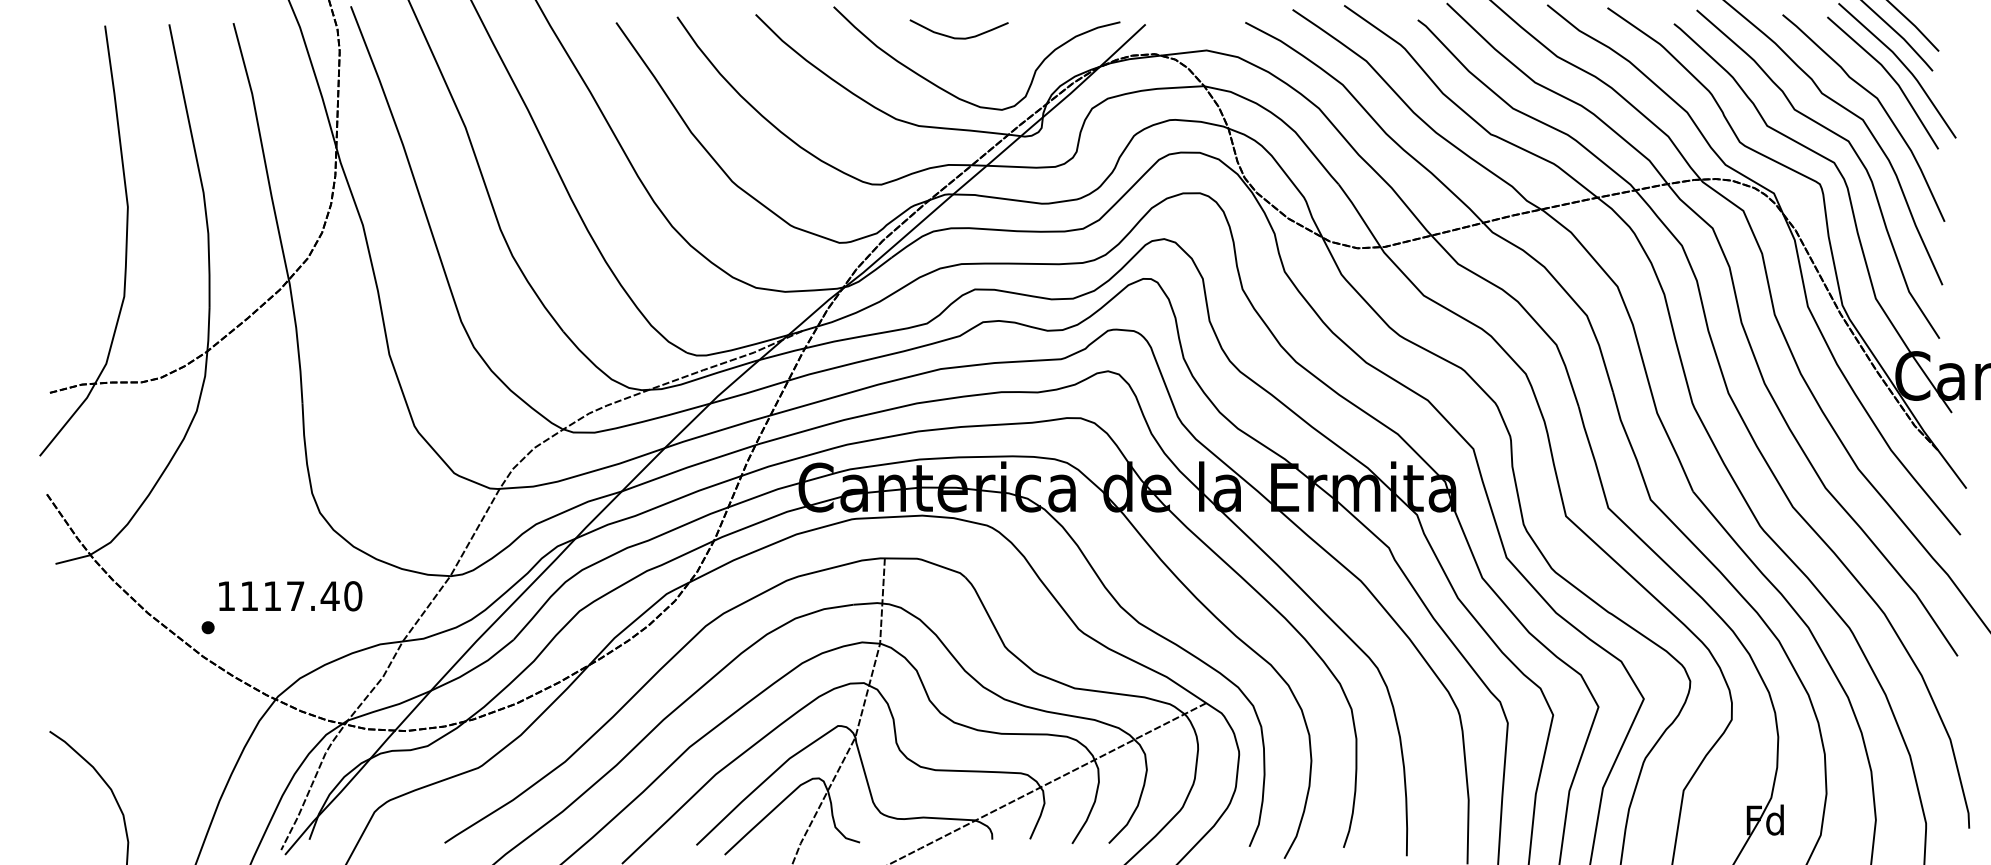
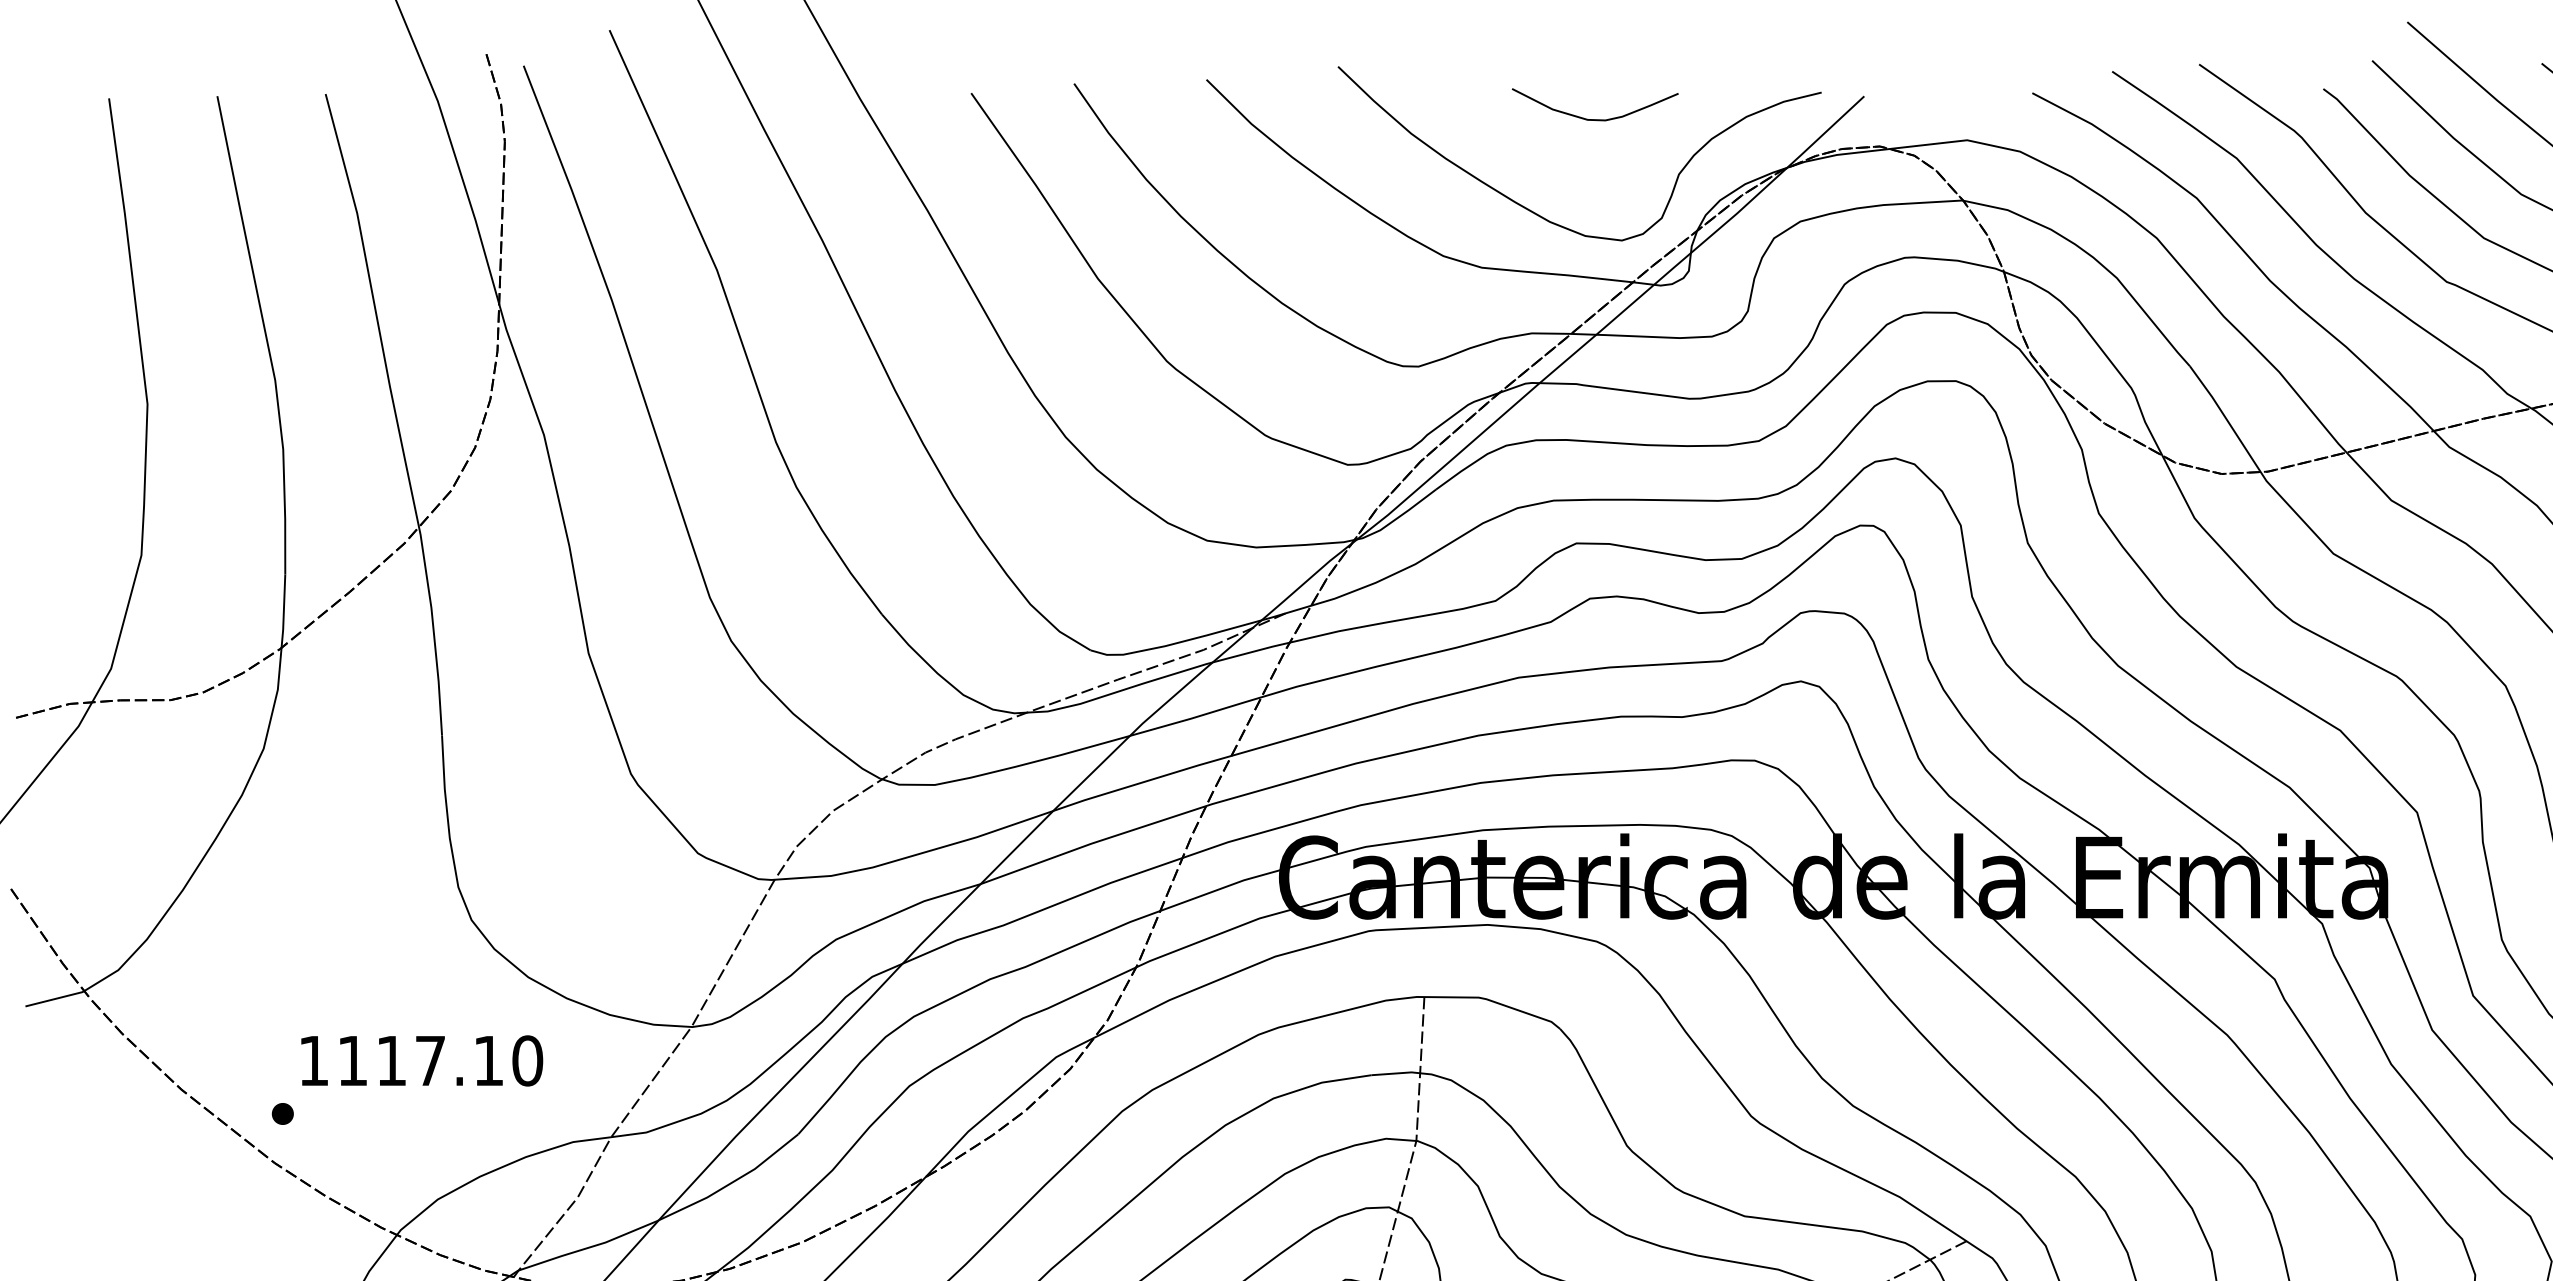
curve: (958, 37) -> (1594, 118), moved
text: (329, 595) -> (487, 1059), 1117.40 -> 1117.10

